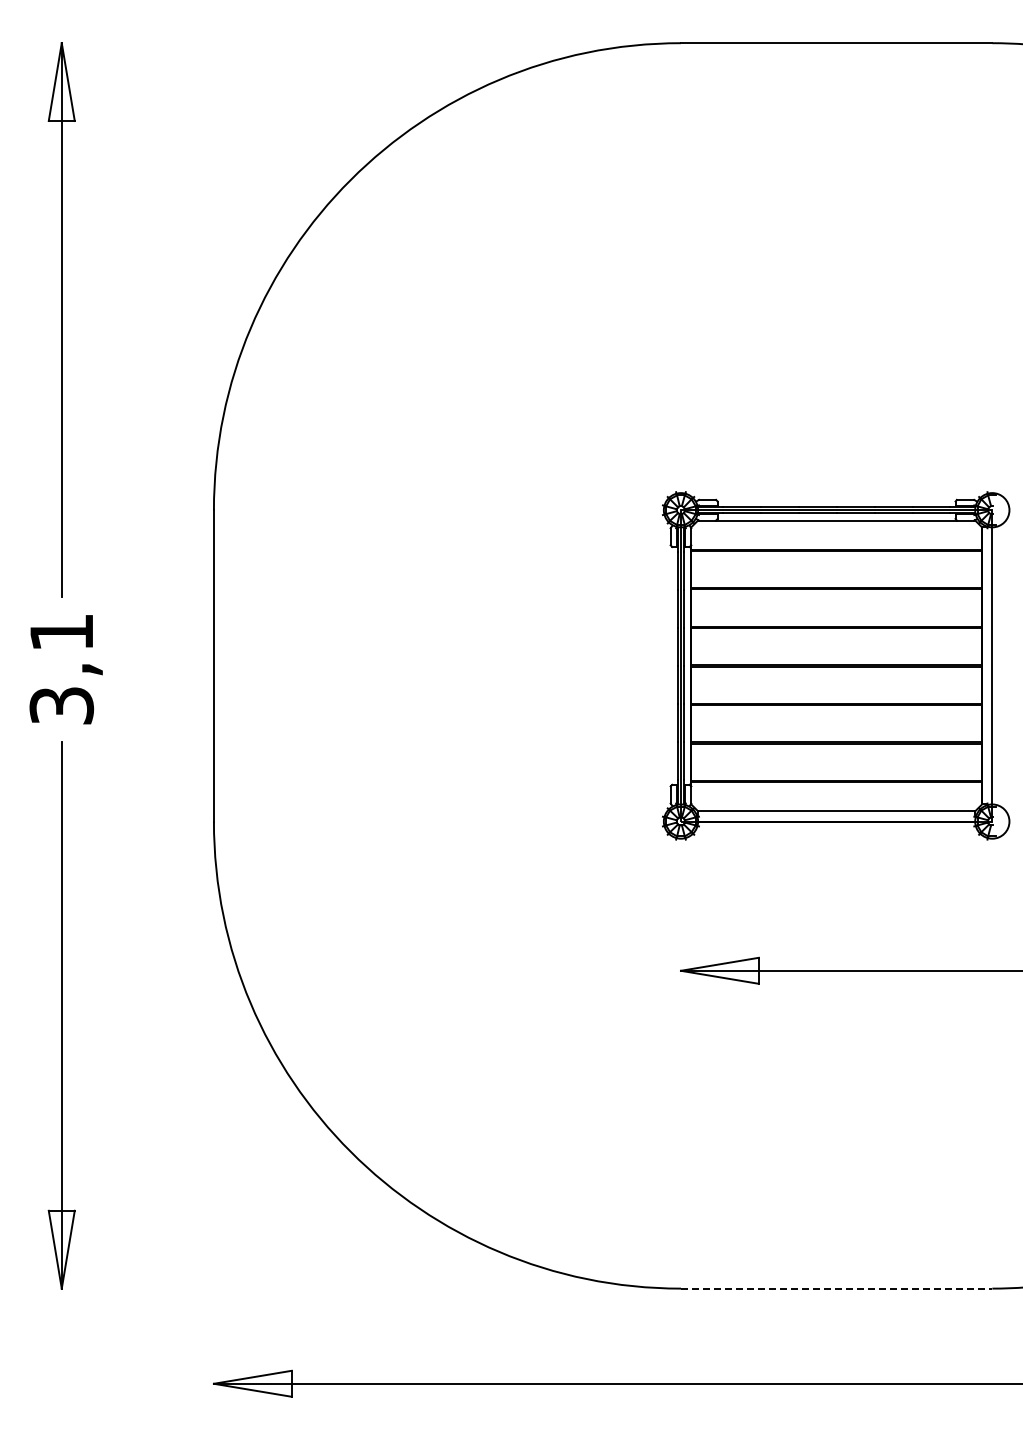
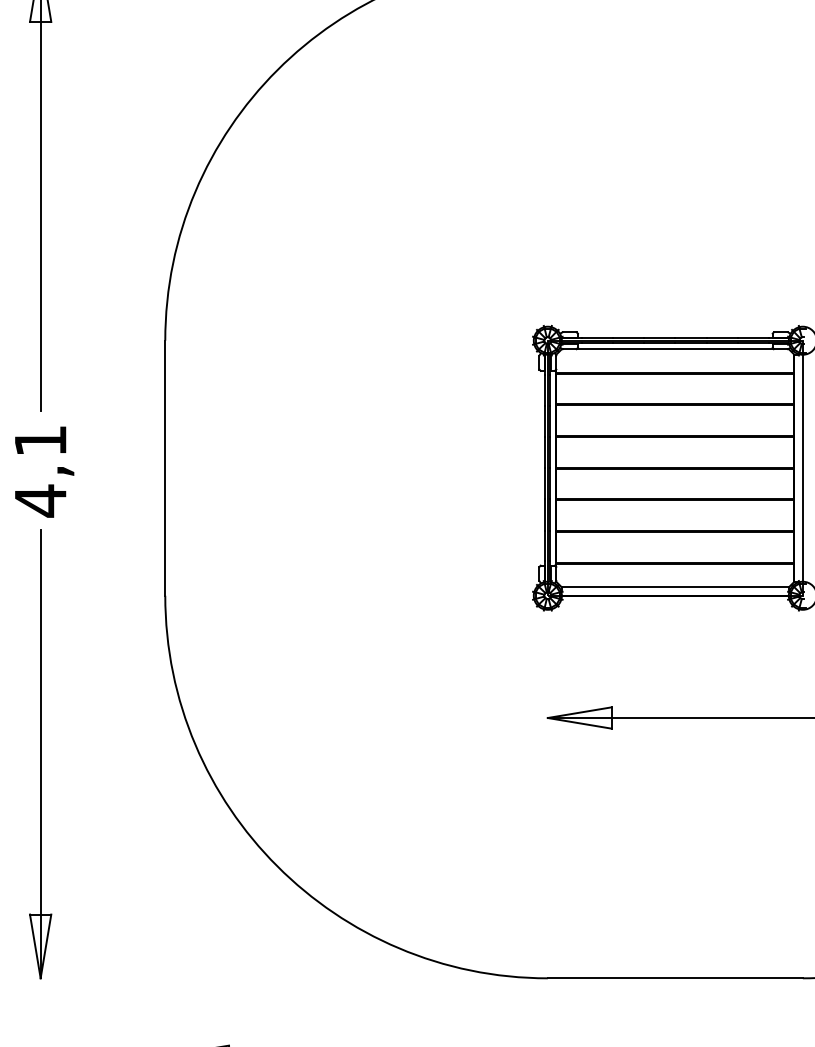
text: (61, 705) -> (40, 500), 3,1 -> 4,1
line: (836, 1288) -> (675, 978), dashed -> solid

